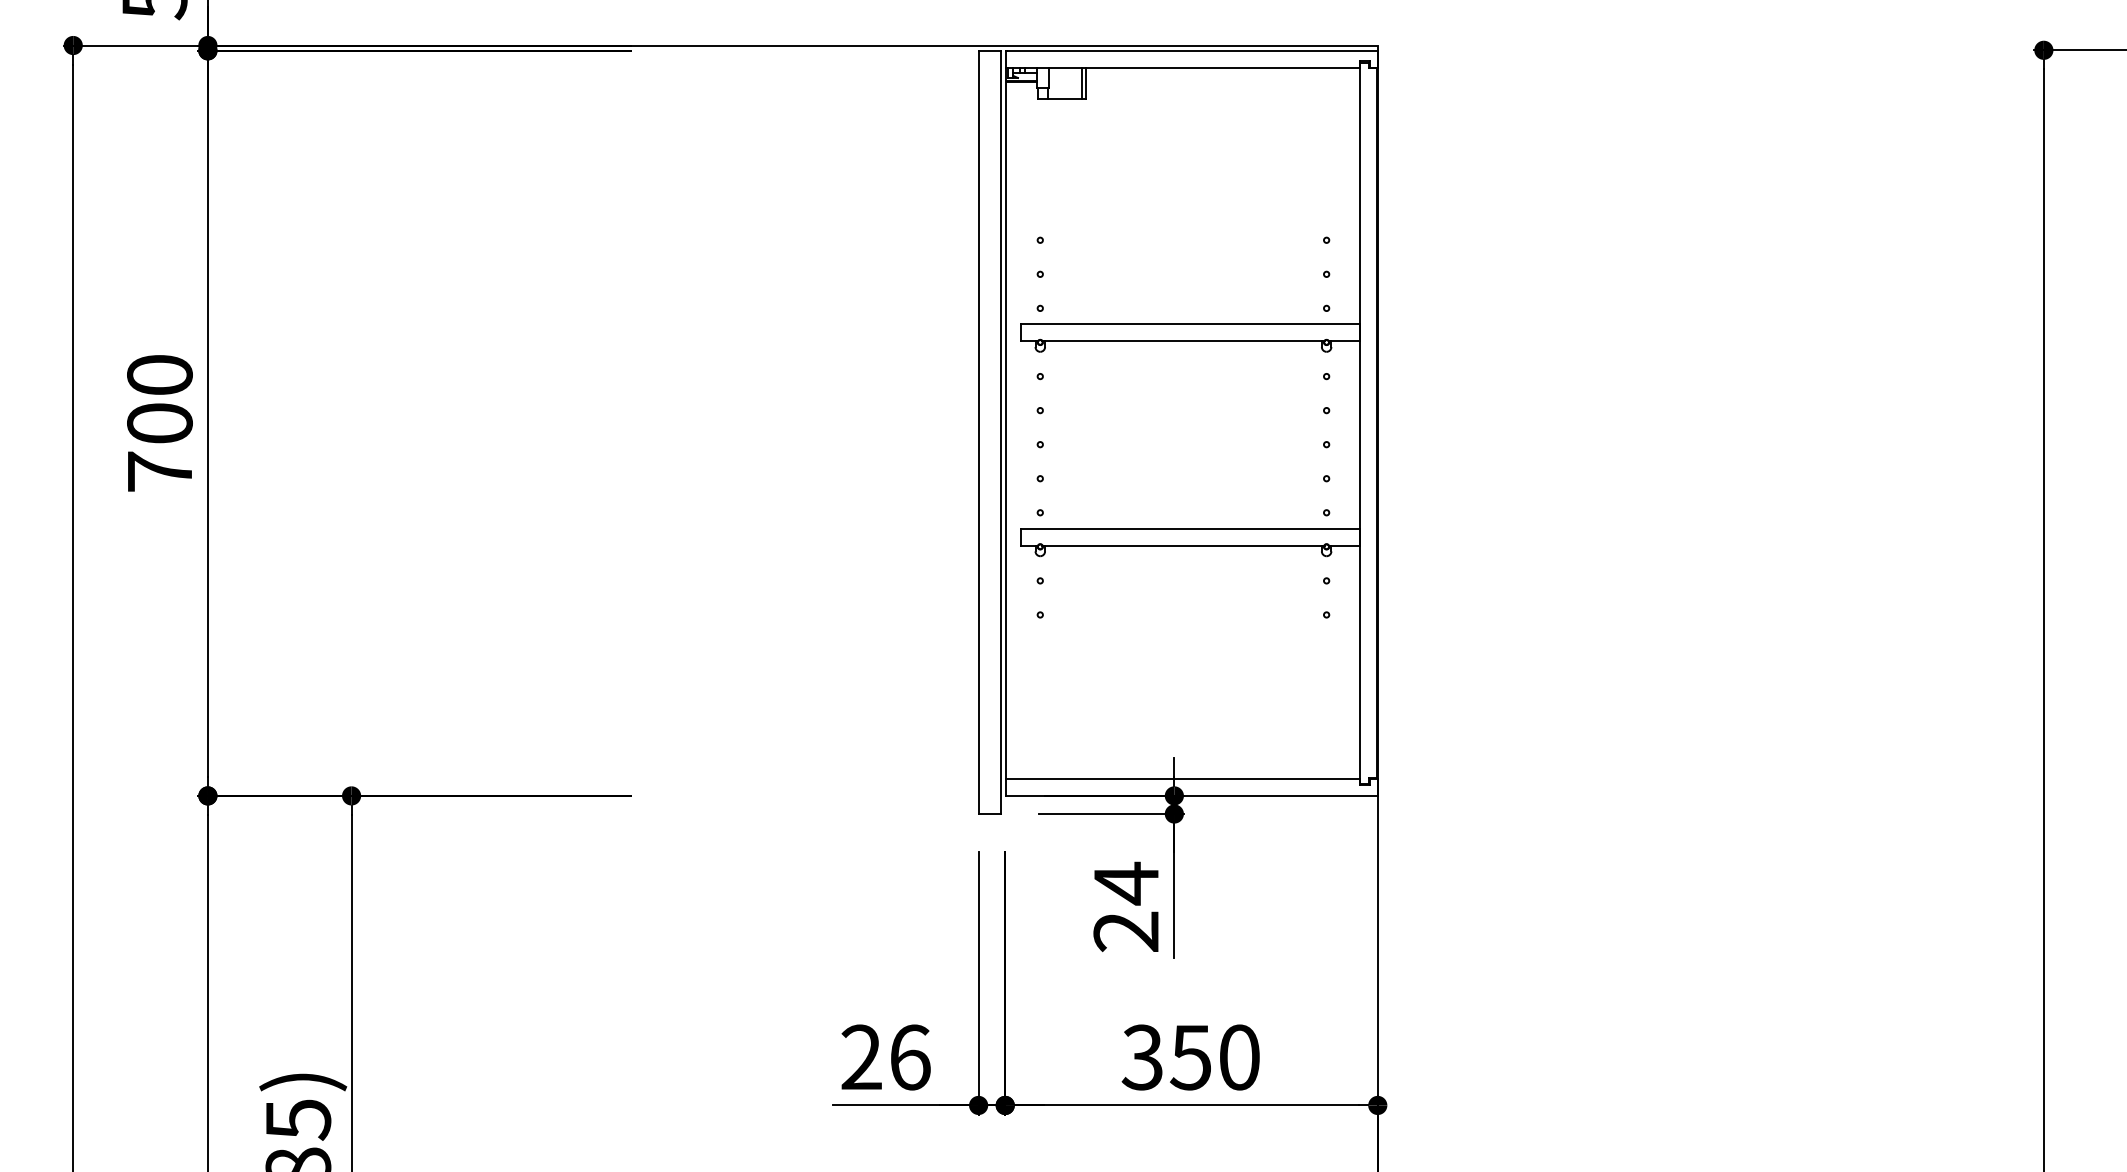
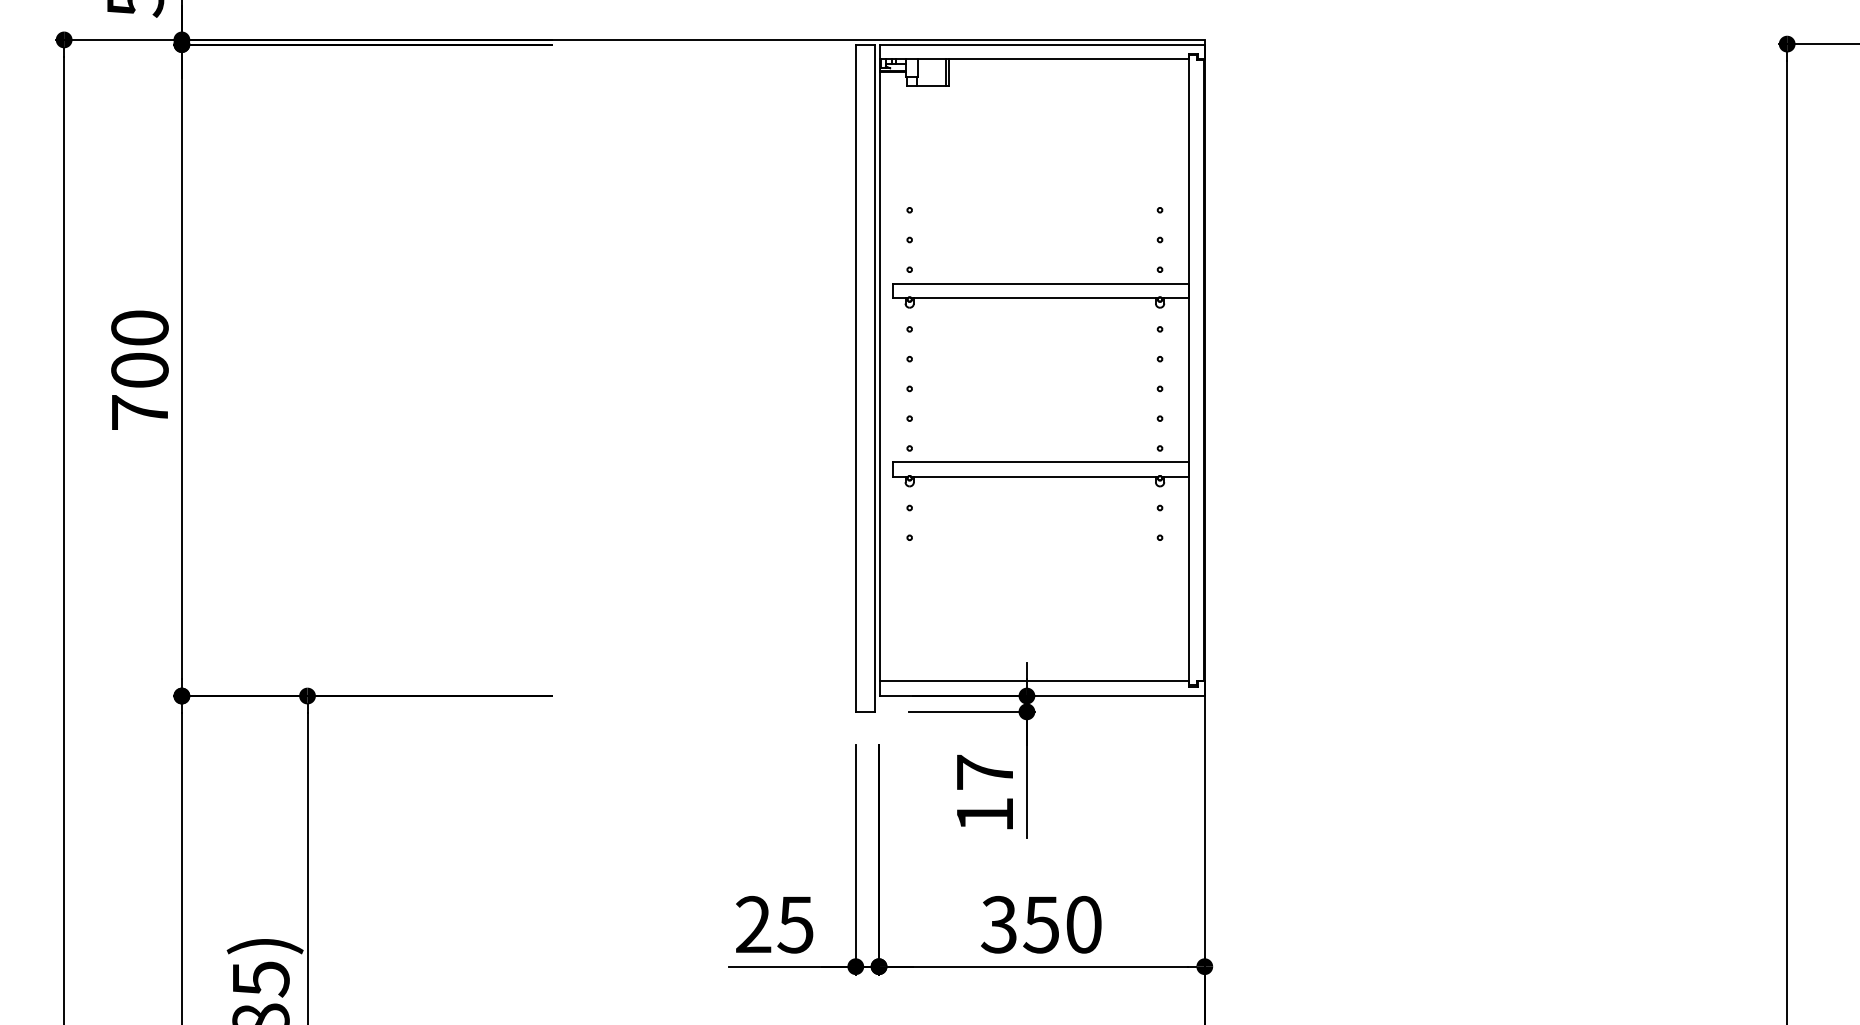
text: (1125, 906) -> (984, 792), 24 -> 17
text: (909, 1057) -> (795, 924), 26 -> 25

